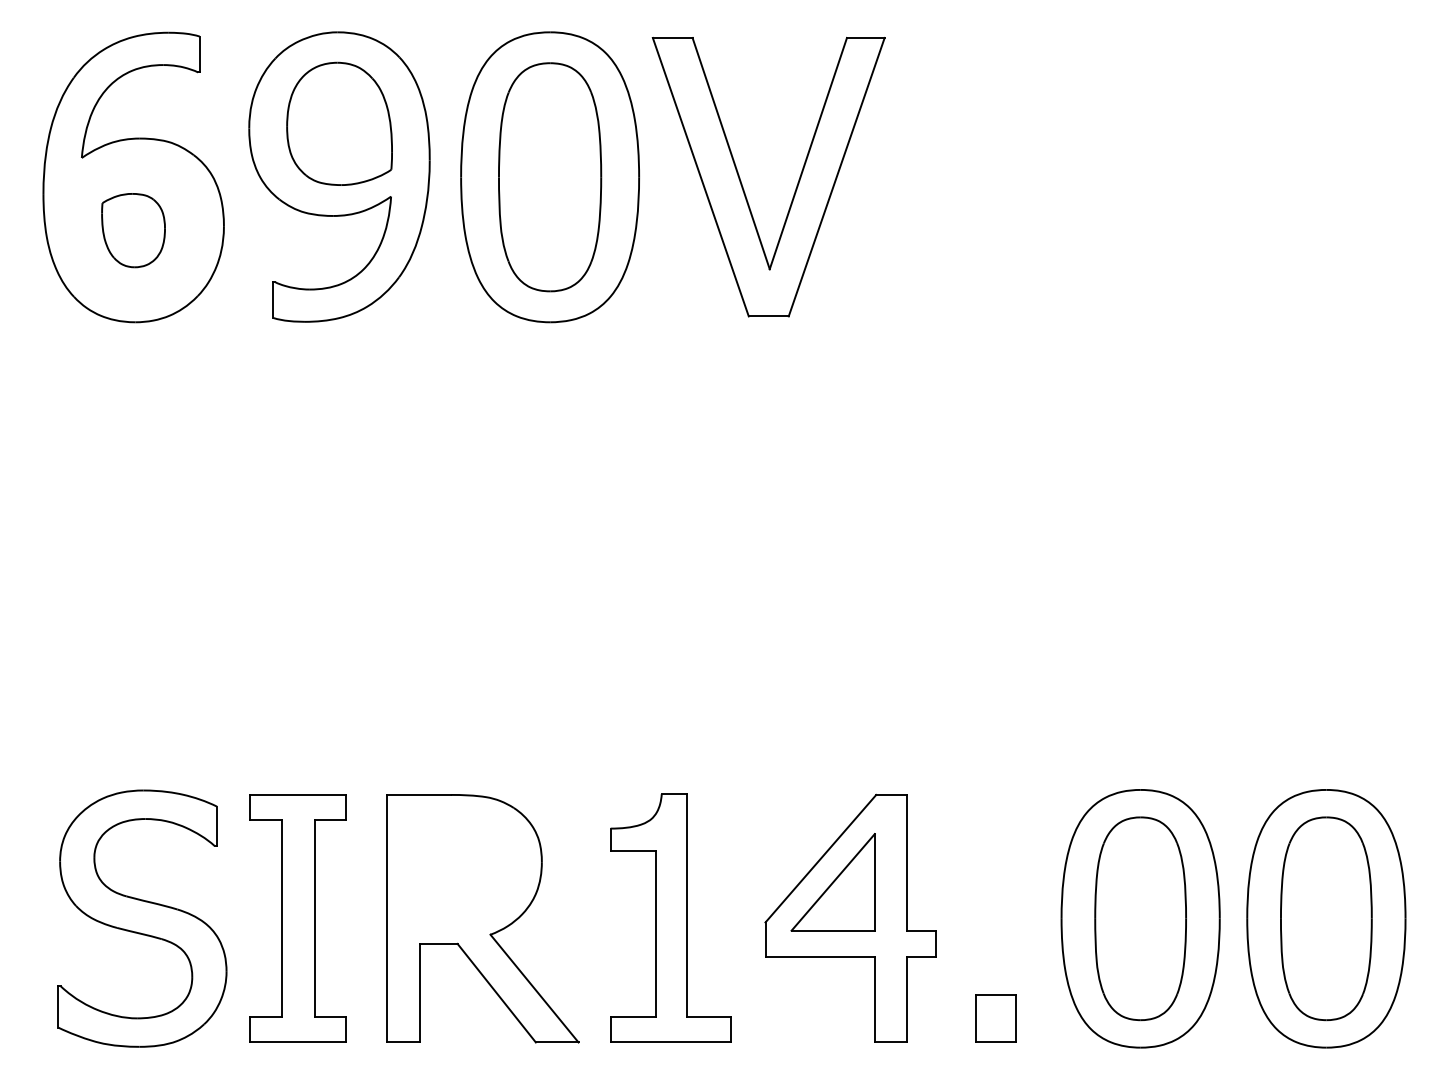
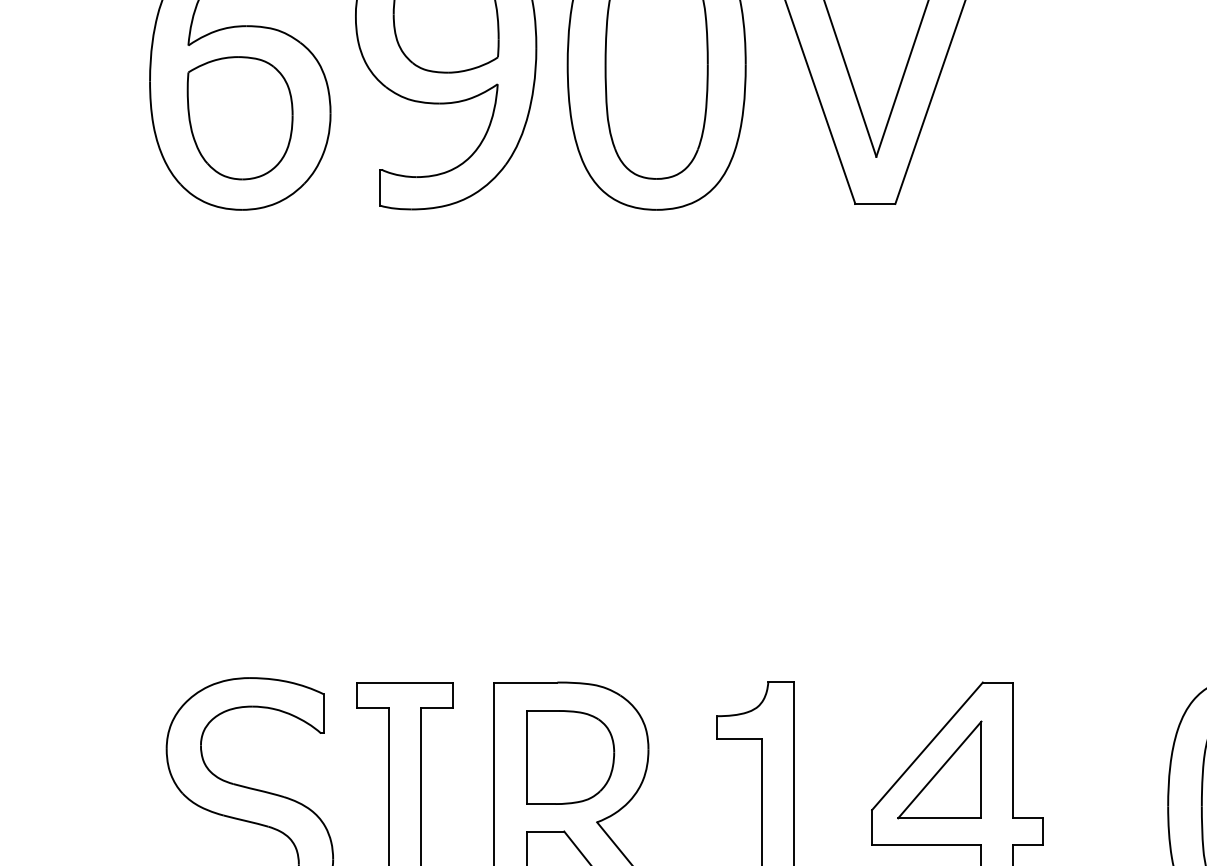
part: (133, 230) -> (240, 118), size x1.67
part: (463, 869) -> (570, 757), added

